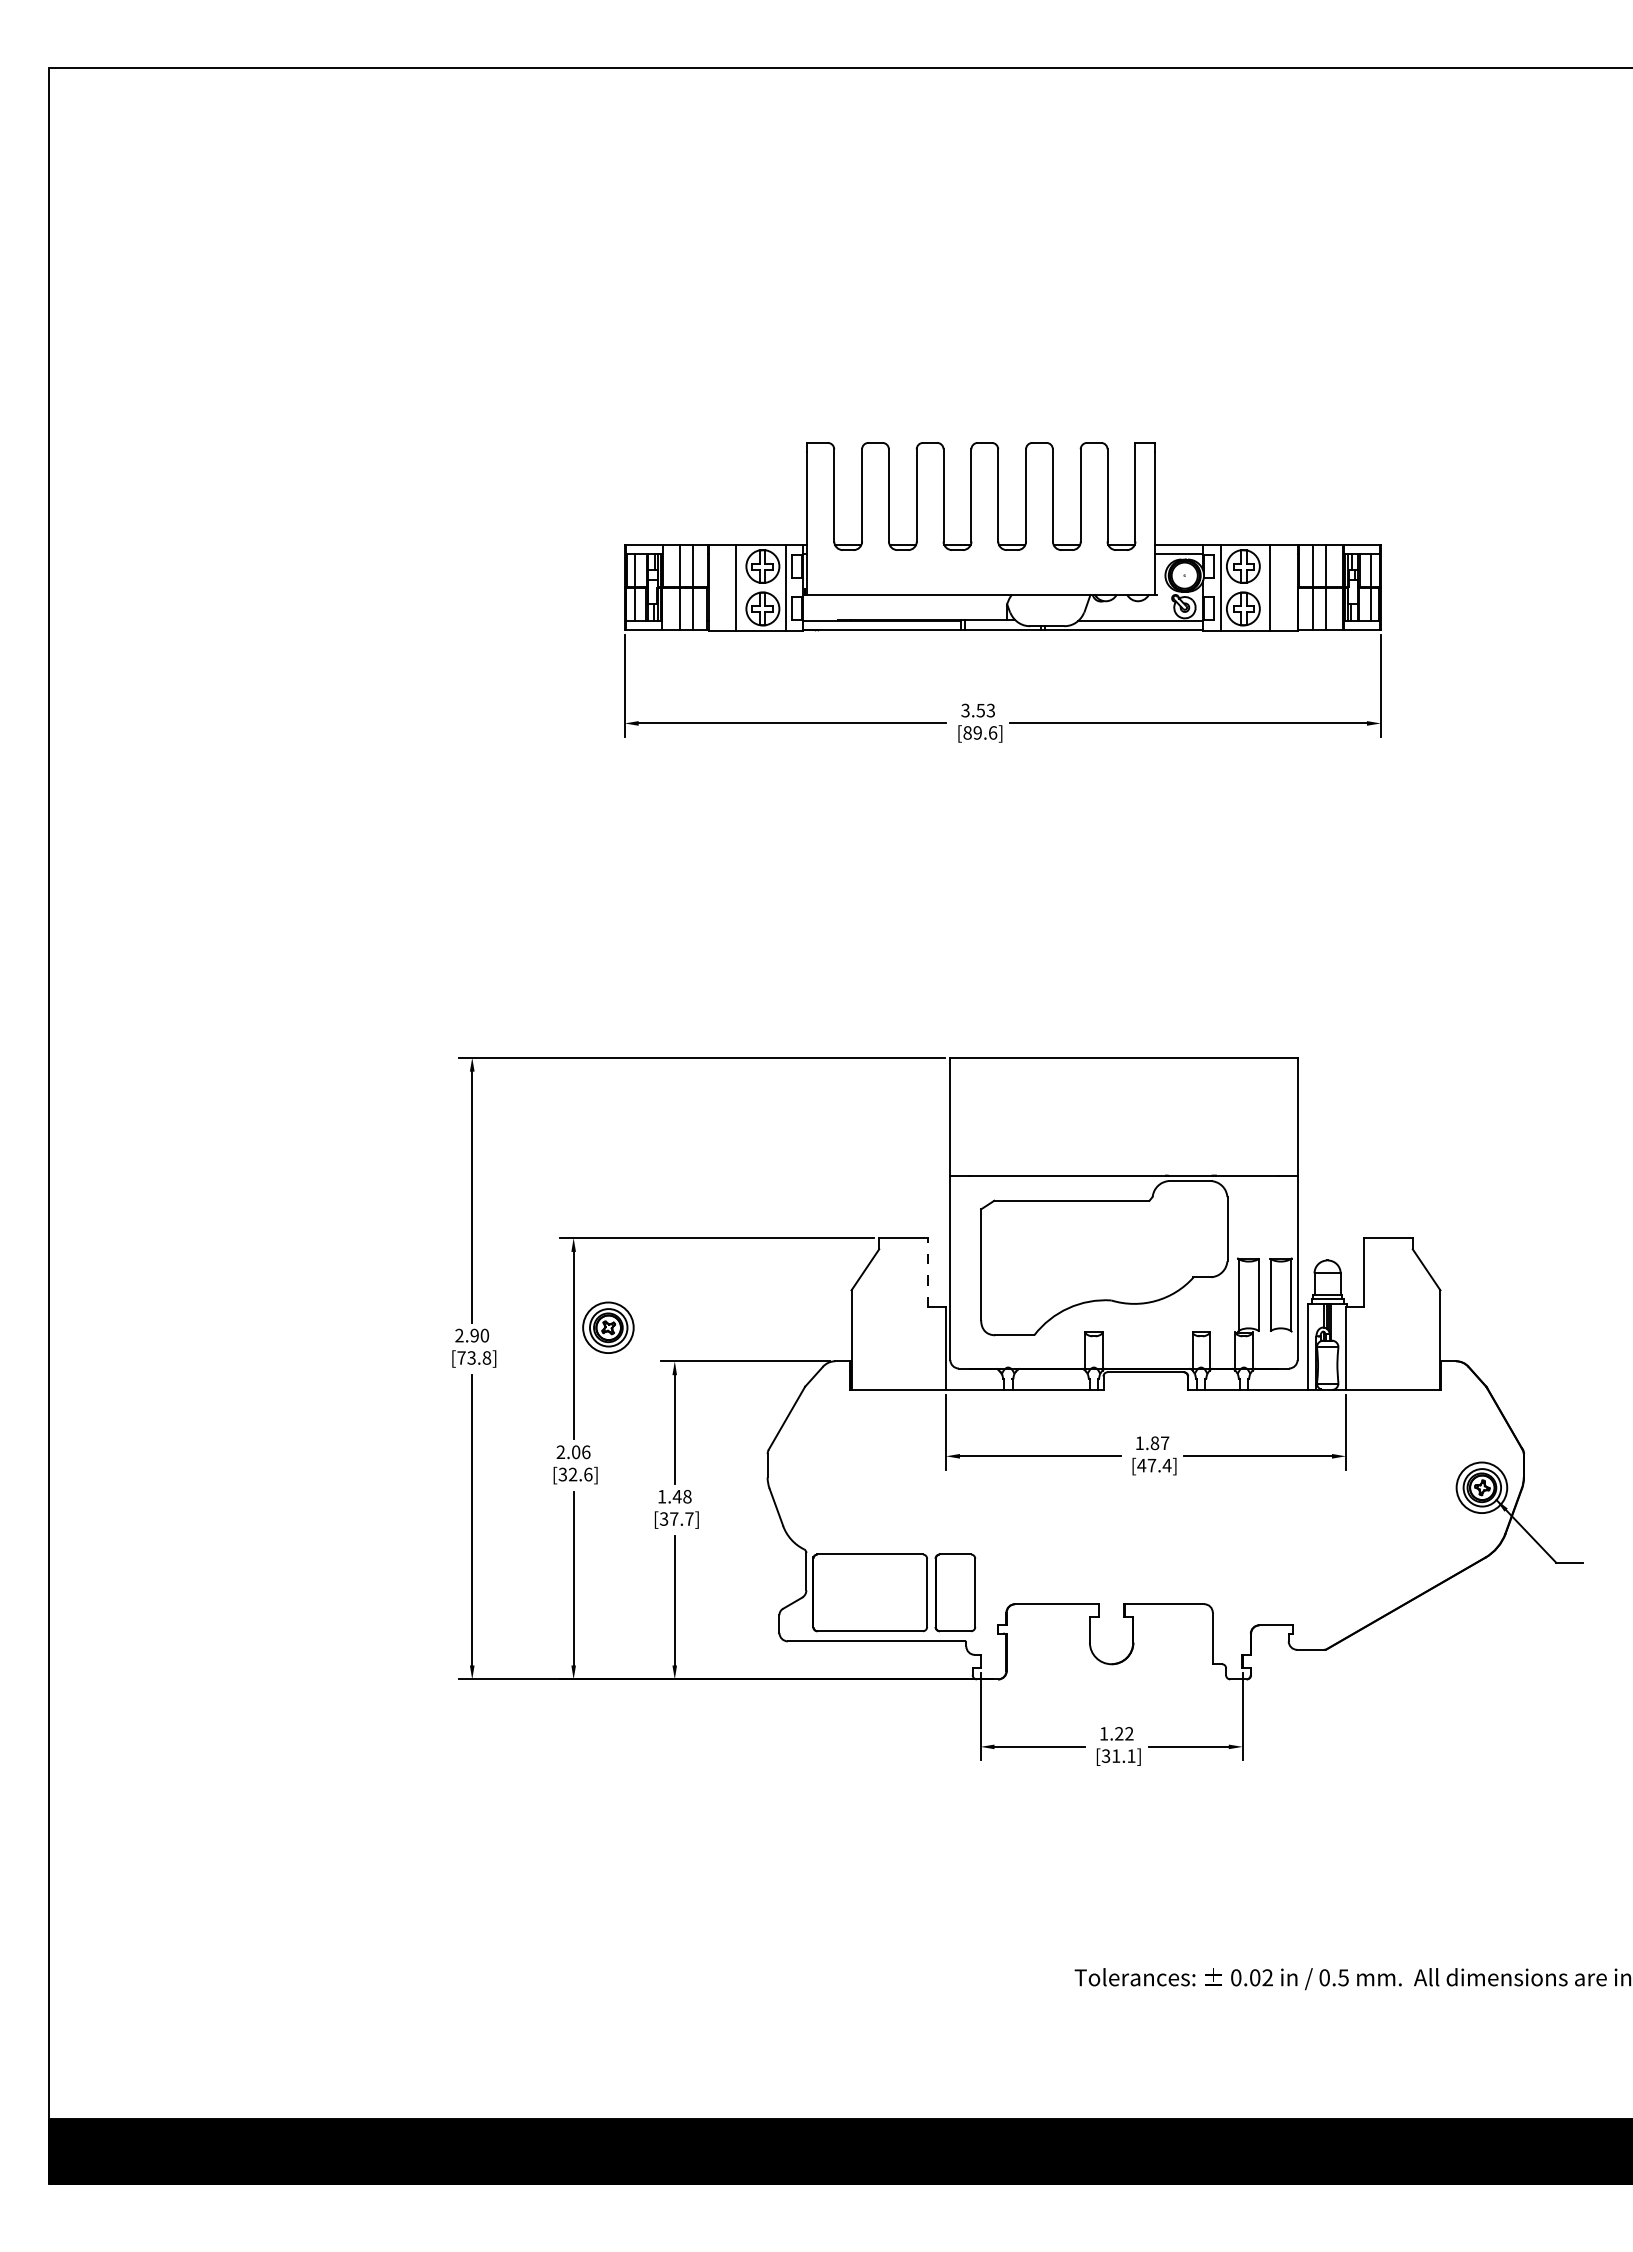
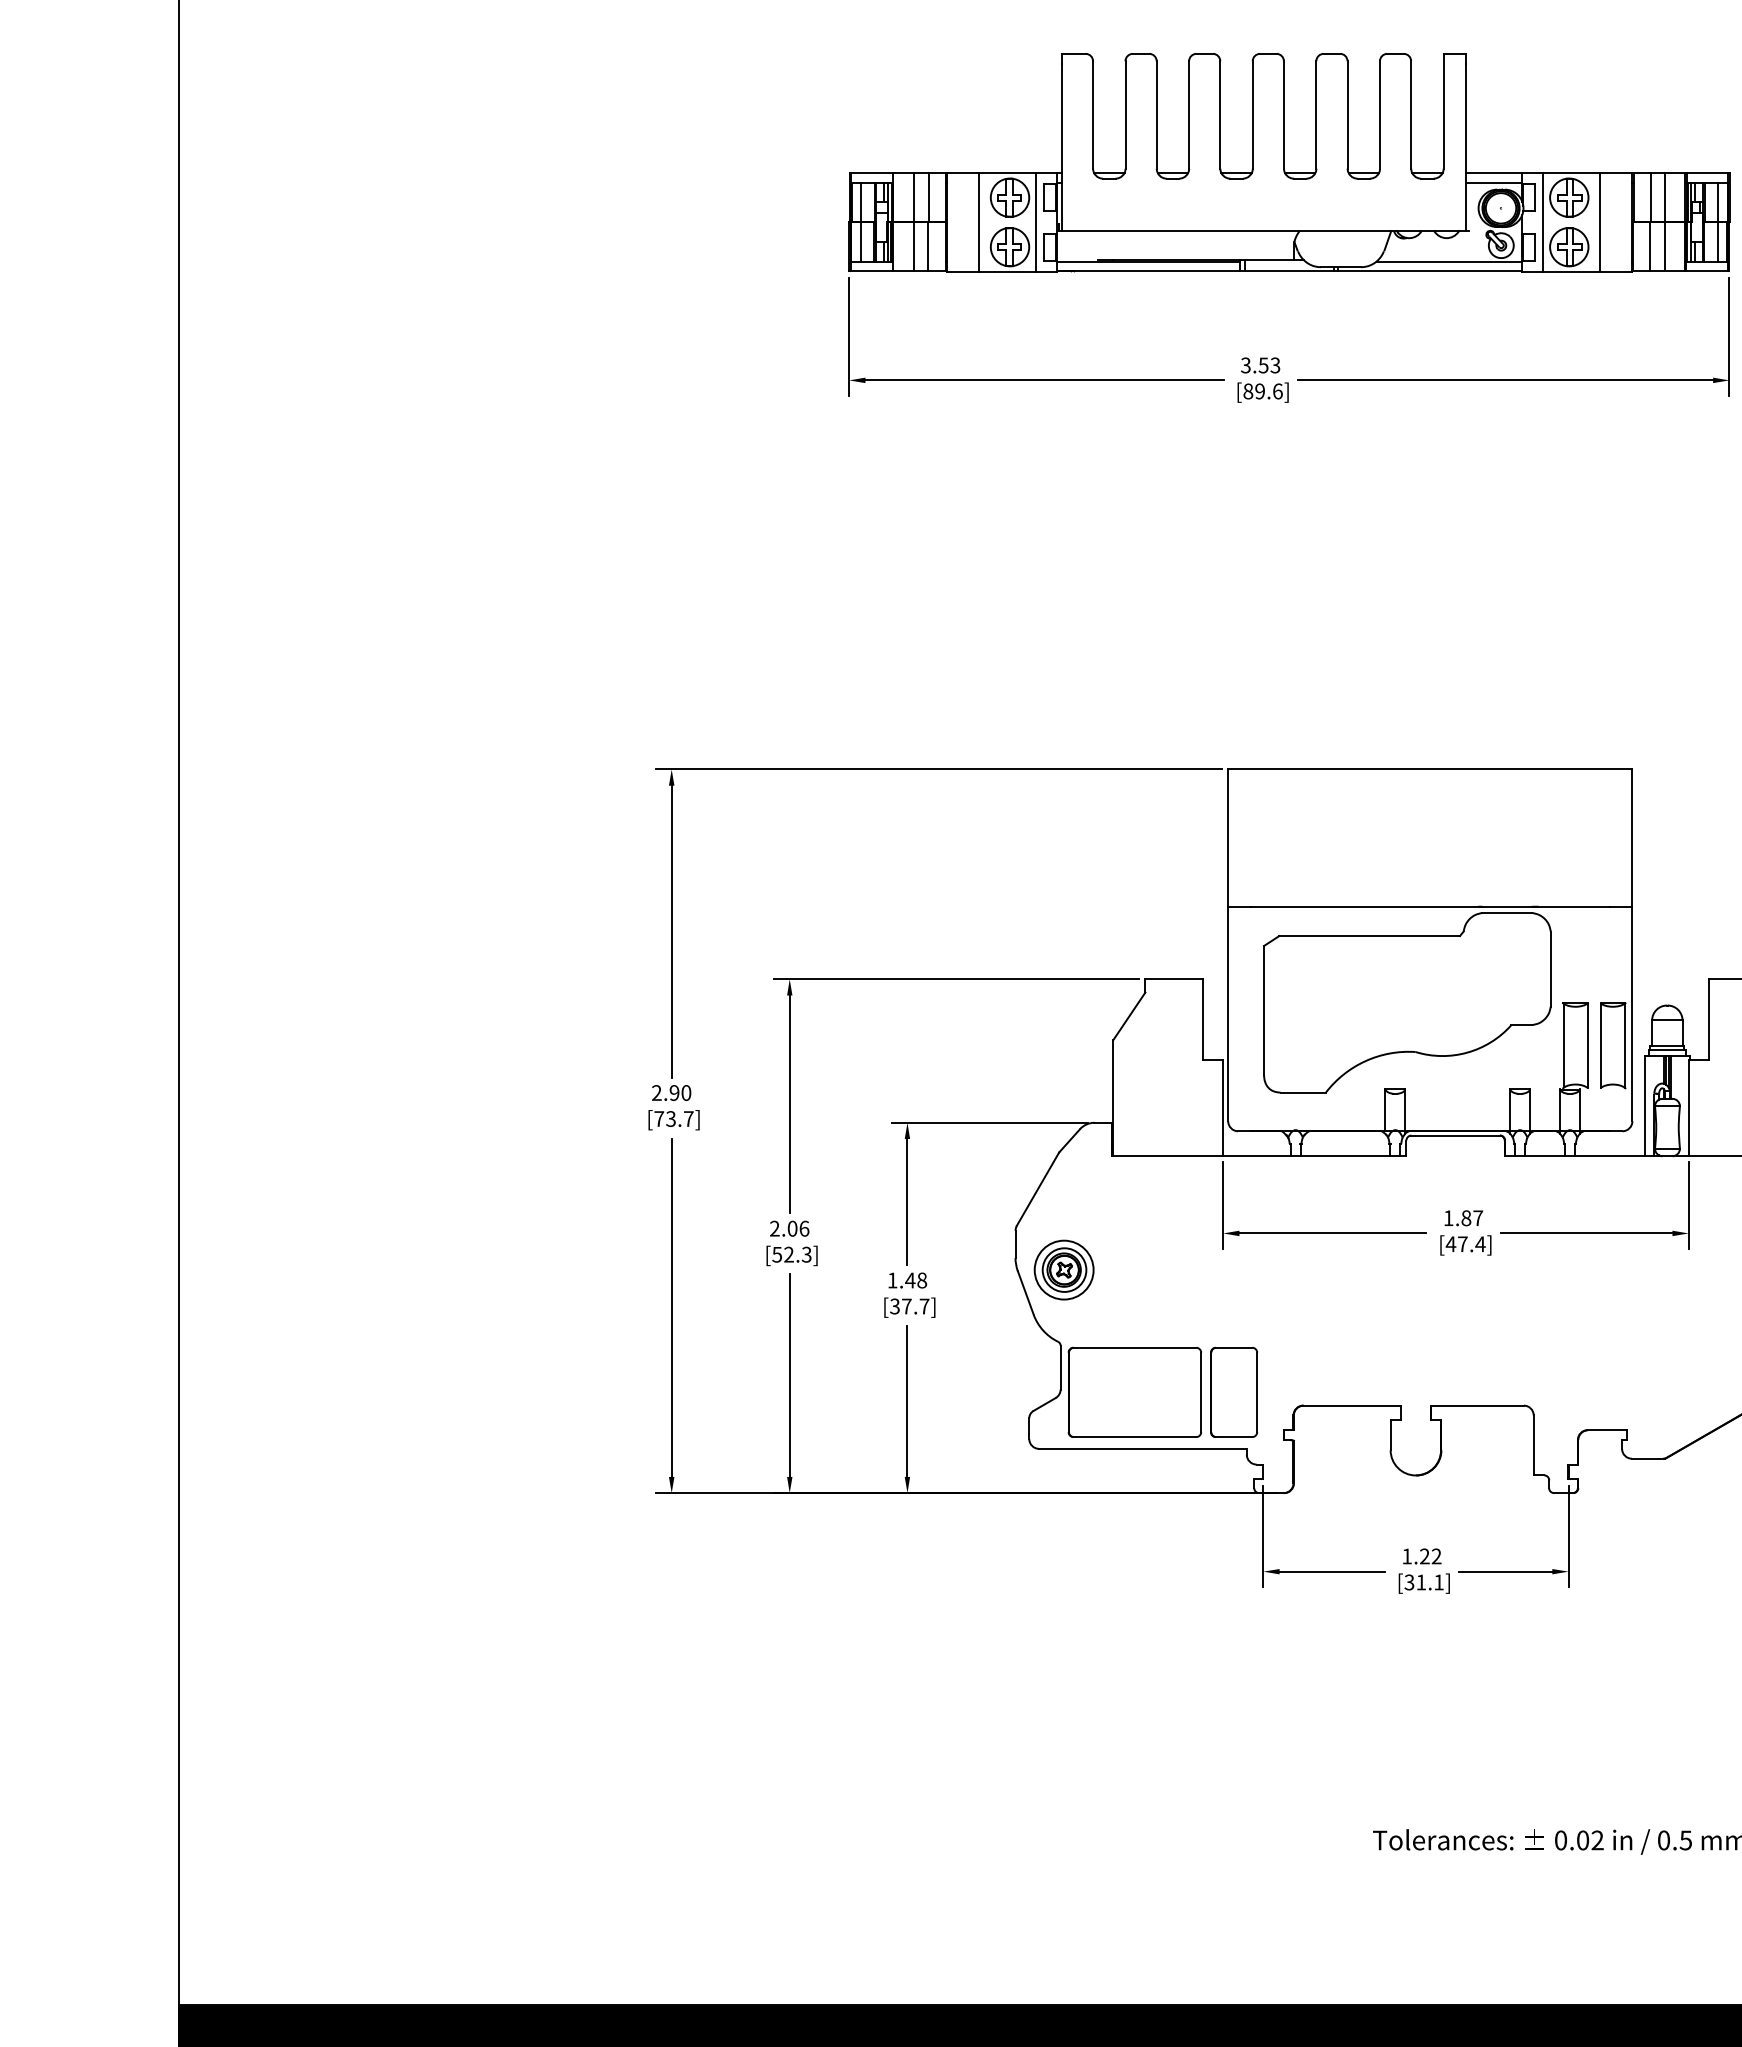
line: (928, 1272) -> (1202, 1019), dashed -> solid
part: (608, 1327) -> (1064, 1269), moved
text: (486, 1357) -> (688, 1118), [73.8] -> [73.7]
text: (575, 1474) -> (791, 1254), [32.6] -> [52.3]

